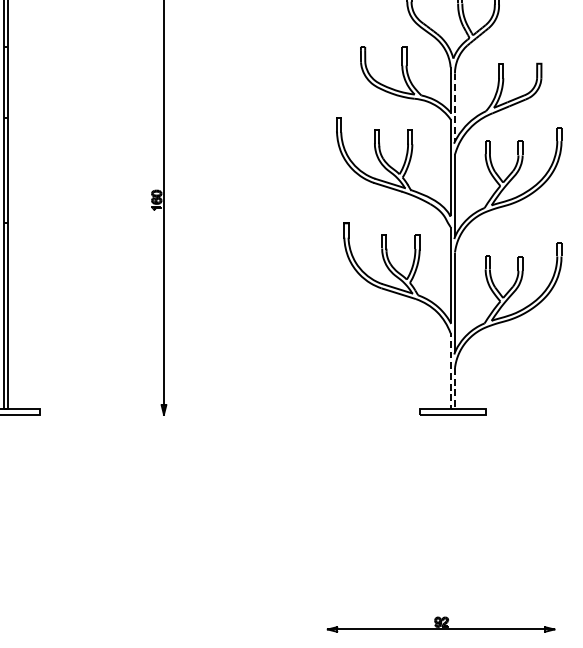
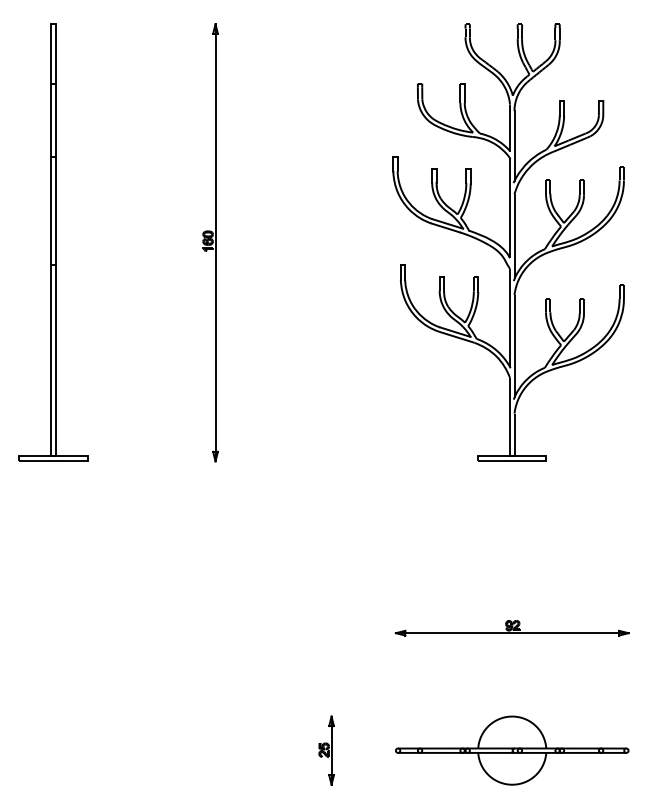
line: (454, 108) -> (514, 146), dashed -> solid
line: (451, 395) -> (510, 441), dashed -> solid
part: (440, 624) -> (511, 628), moved

